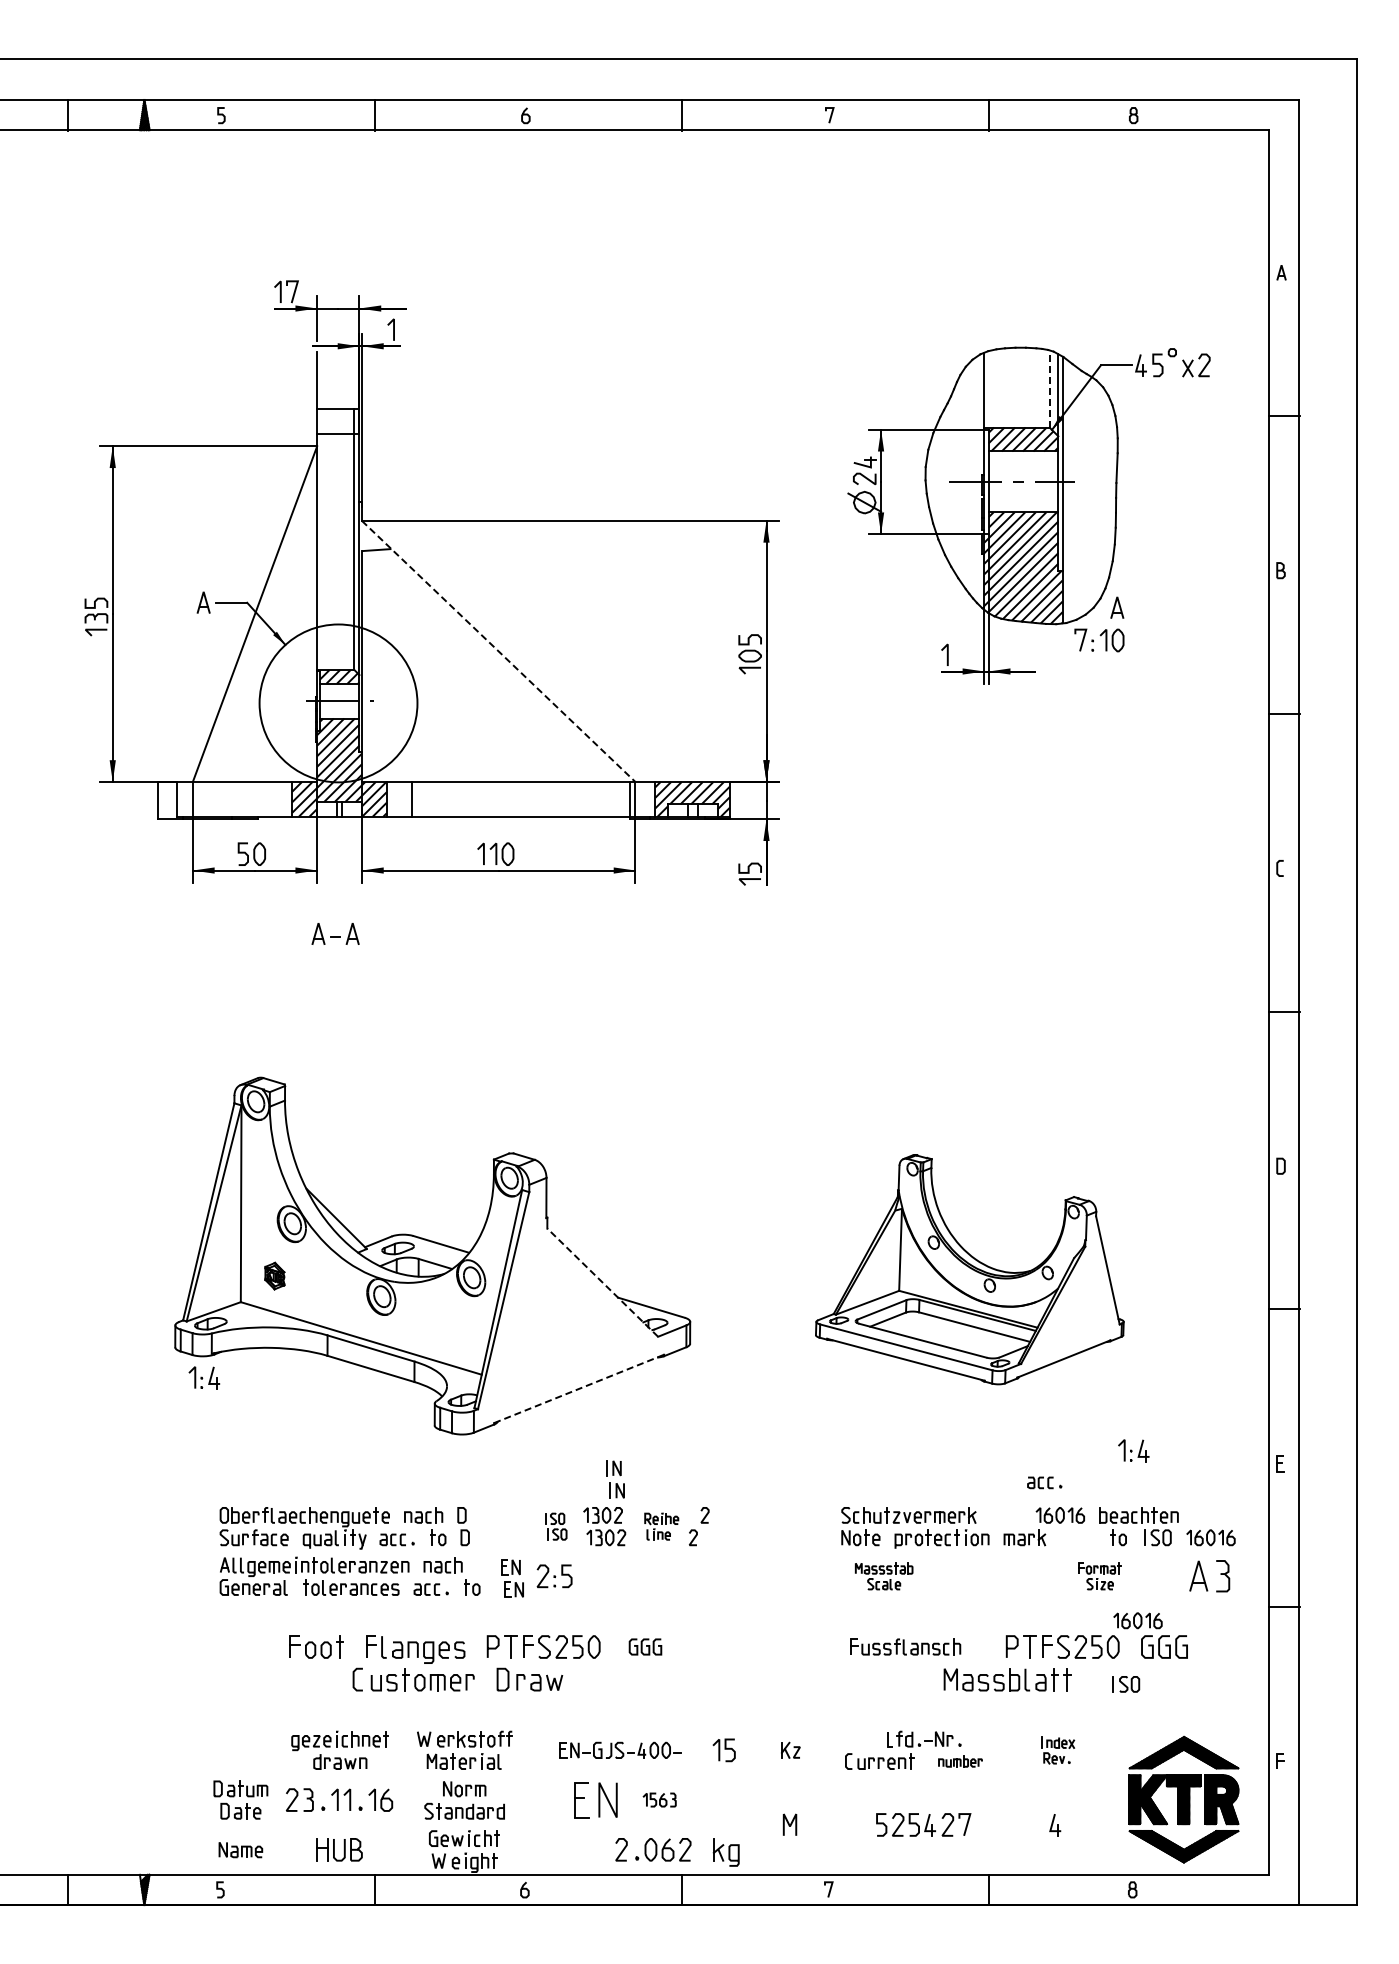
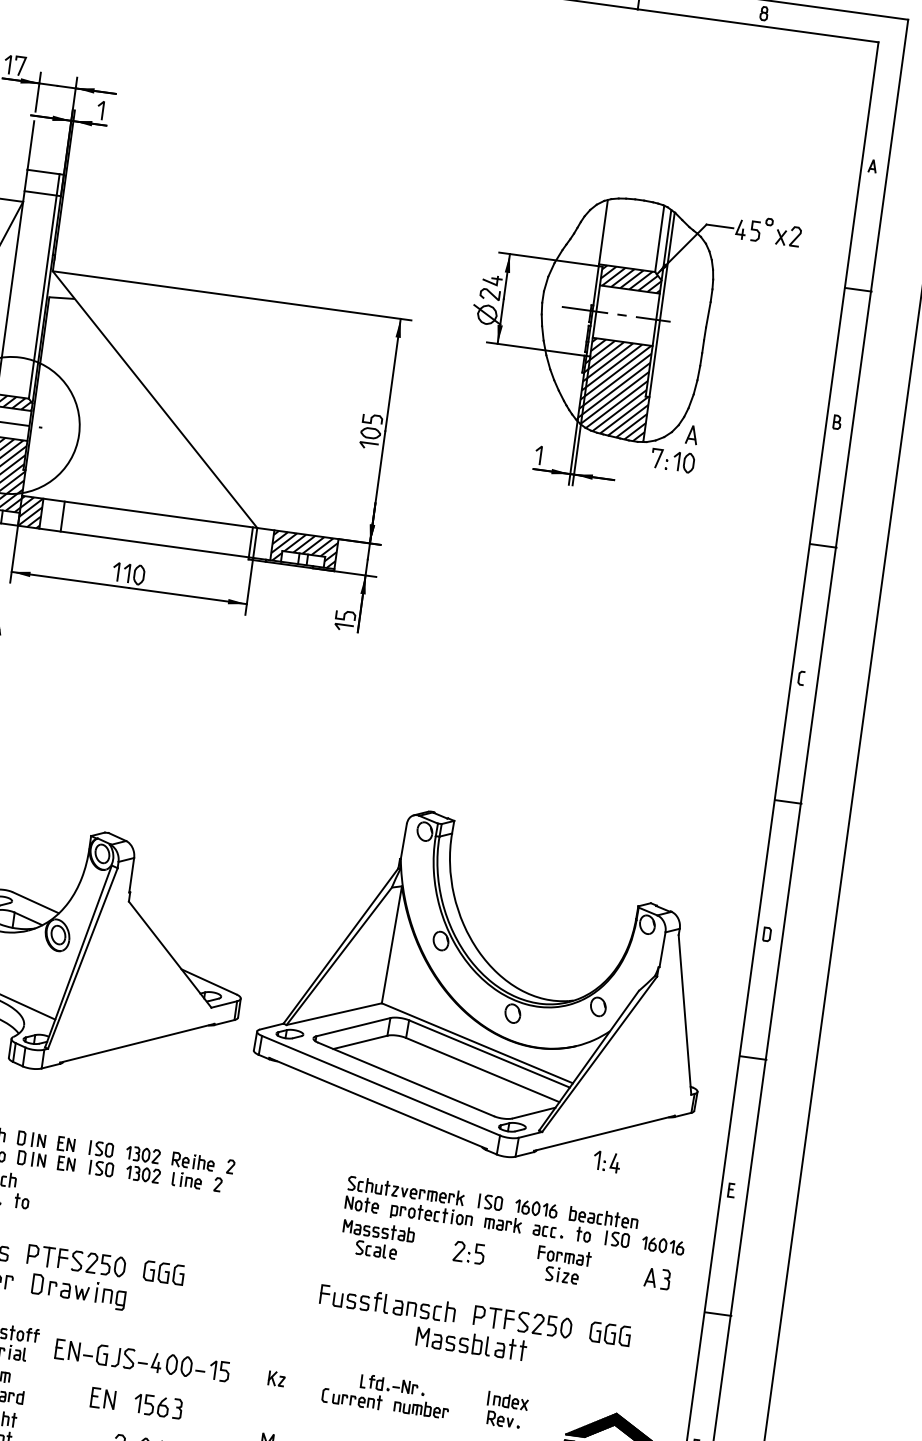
line: (1049, 388) -> (659, 238), dashed -> solid
line: (499, 651) -> (155, 399), dashed -> solid
part: (969, 1269) -> (487, 986), size x1.67
line: (602, 1282) -> (169, 954), dashed -> solid
line: (579, 1388) -> (137, 1042), dashed -> solid
part: (615, 1479) -> (38, 1150), moved
part: (1044, 1482) -> (548, 1231), moved
part: (556, 1526) -> (101, 1158), size x1.43
part: (661, 1526) -> (191, 1171), size x1.43
part: (554, 1576) -> (468, 1253), moved
part: (883, 1576) -> (376, 1240), size x1.43
part: (1099, 1576) -> (562, 1265), size x1.43
part: (1209, 1576) -> (657, 1278), size x0.71
part: (512, 1578) -> (66, 1154), moved
part: (1137, 1620) -> (590, 1308), removed
part: (645, 1646) -> (164, 1272), size x1.43
part: (905, 1646) -> (387, 1303), size x1.43
part: (587, 1681) -> (110, 1295), added
part: (1126, 1684) -> (490, 1202), moved
part: (620, 1750) -> (130, 1359), size x1.43
part: (1058, 1750) -> (506, 1410), size x1.43
part: (960, 1761) -> (421, 1408), size x1.43
part: (595, 1799) -> (103, 1398), size x0.62
part: (659, 1799) -> (158, 1405), size x1.67

